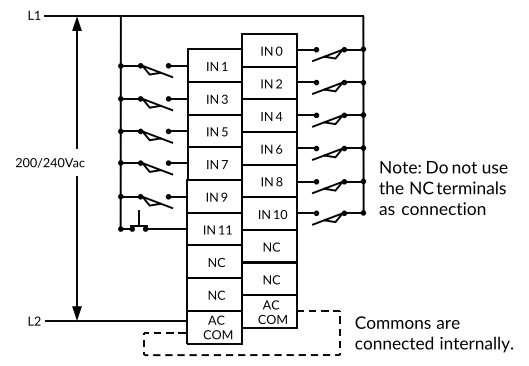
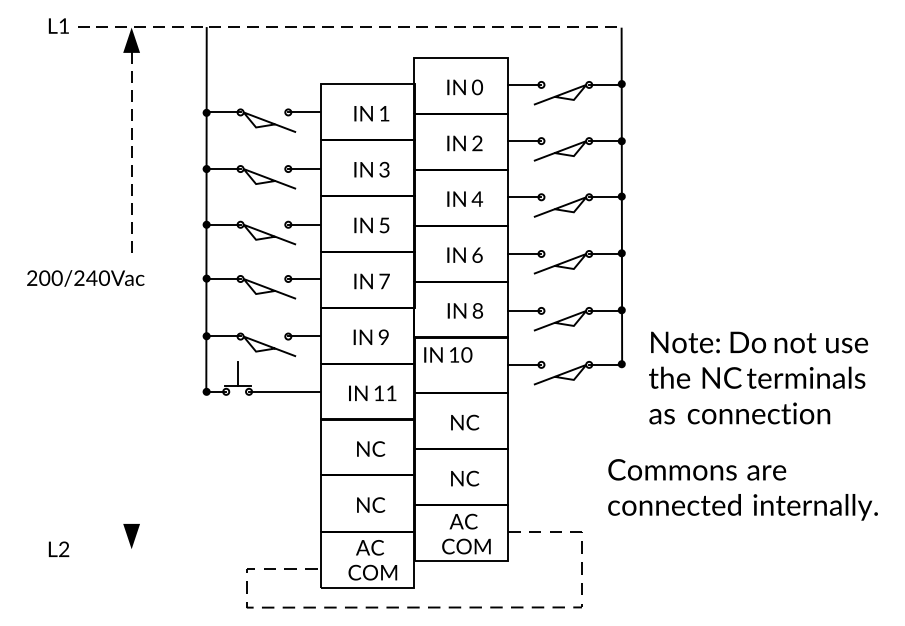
line: (204, 16) -> (349, 28), solid -> dashed
line: (77, 87) -> (132, 149), solid -> dashed
text: (443, 187) -> (758, 377), moved
text: (273, 214) -> (449, 354), moved
line: (77, 242) -> (132, 414), removed
line: (116, 321) -> (199, 550), removed
text: (433, 334) -> (741, 490), moved

